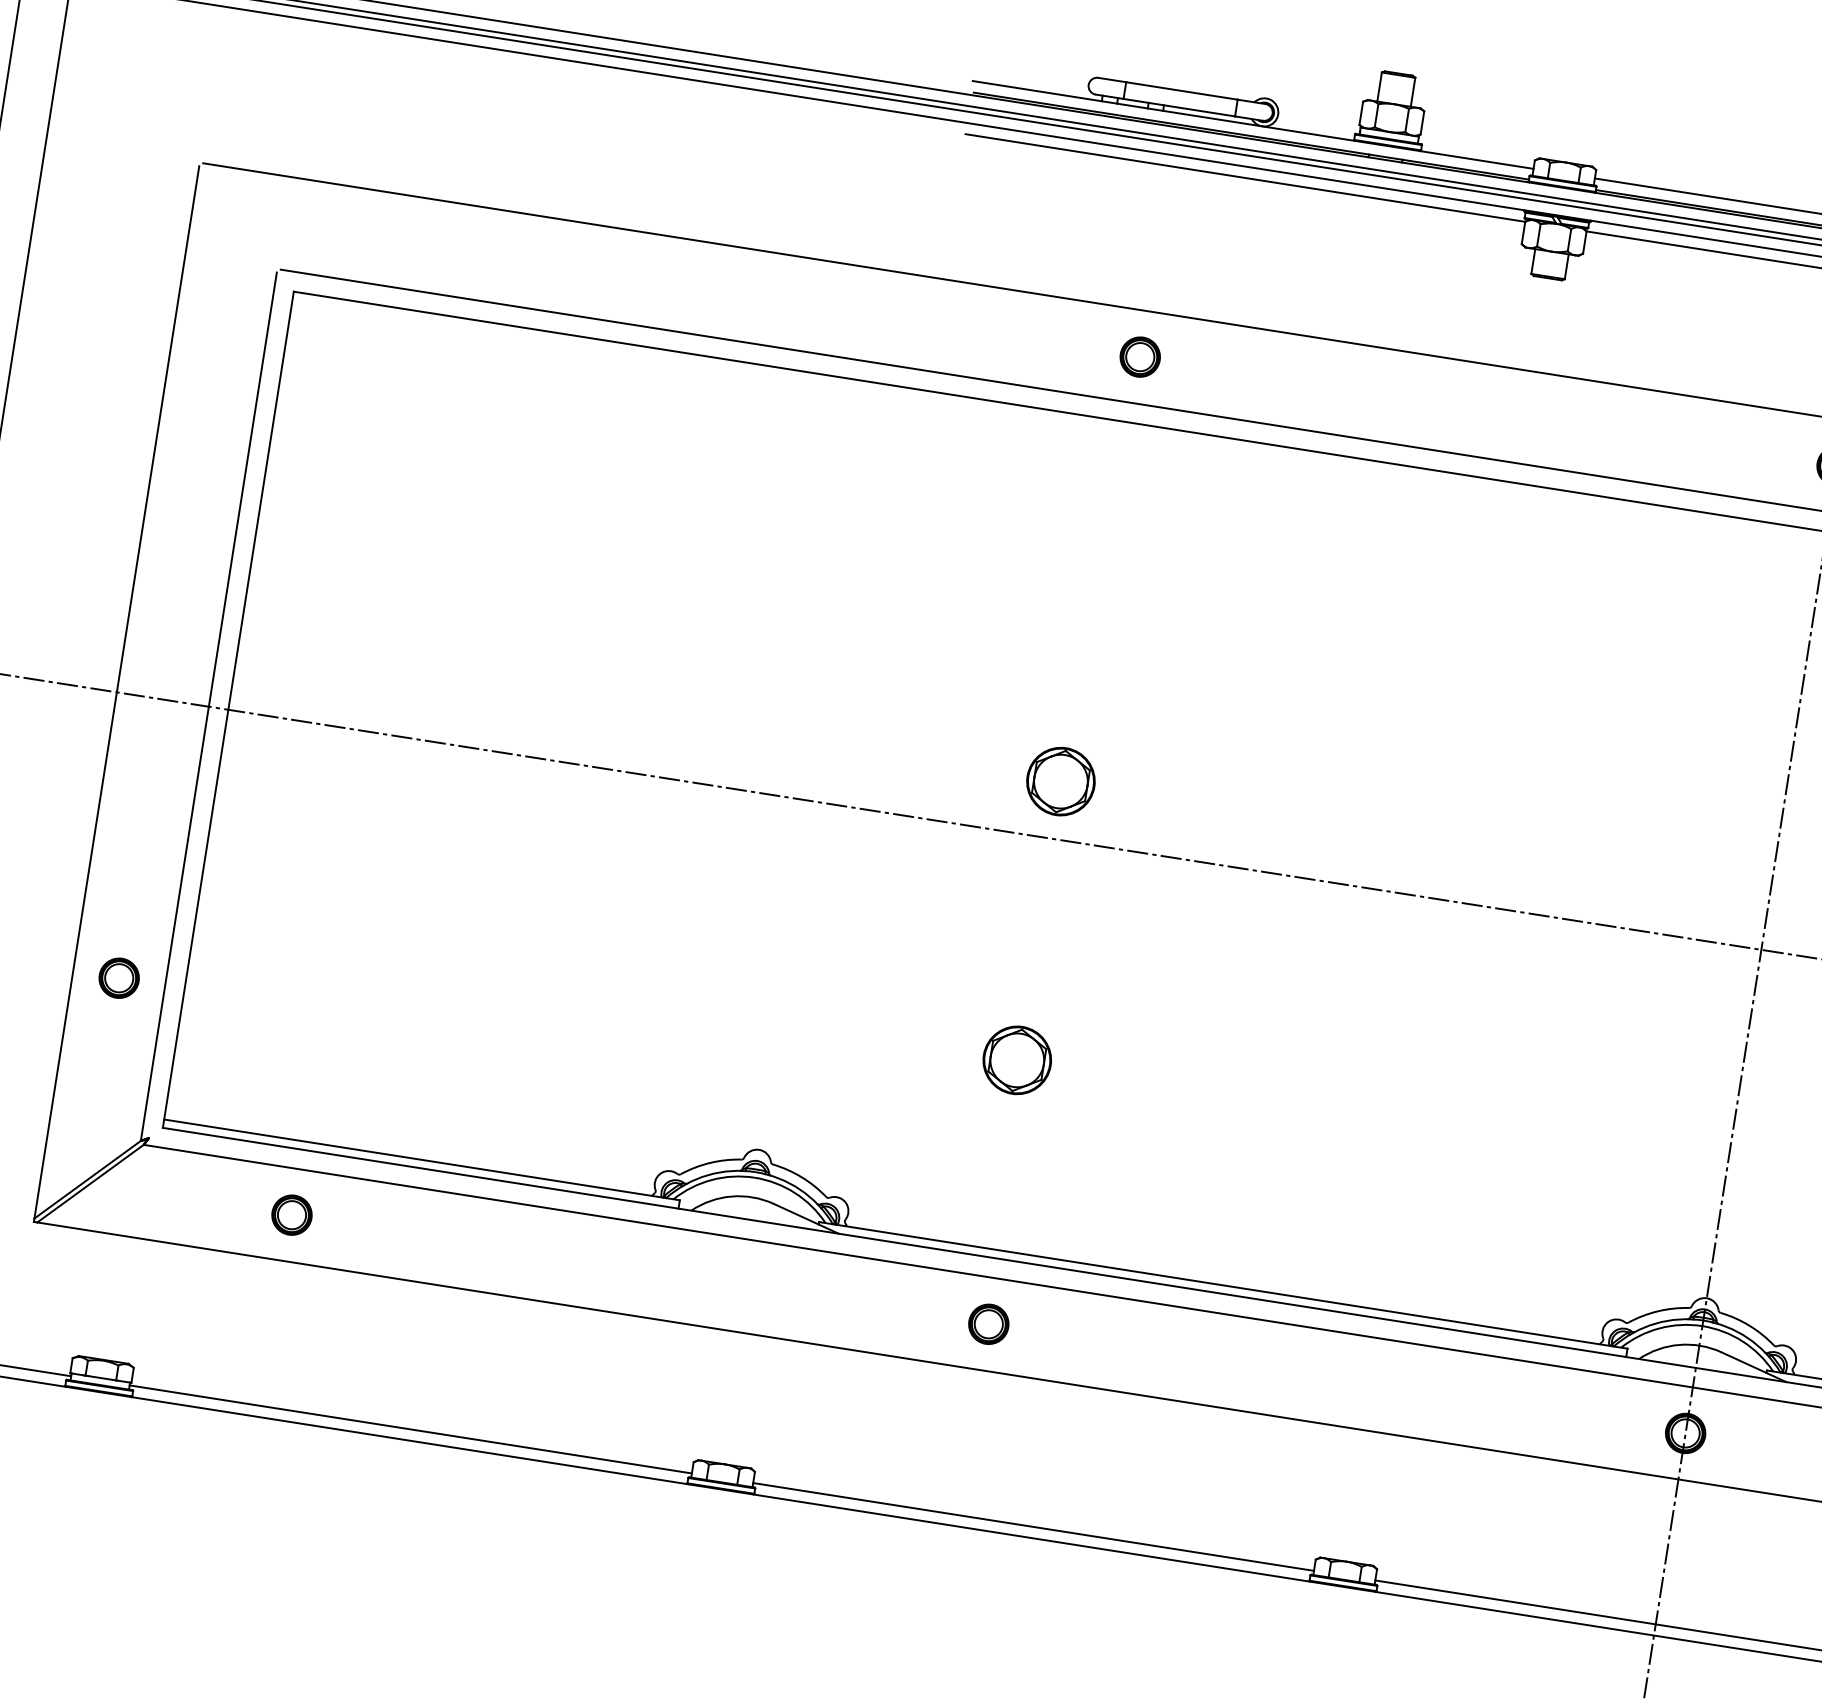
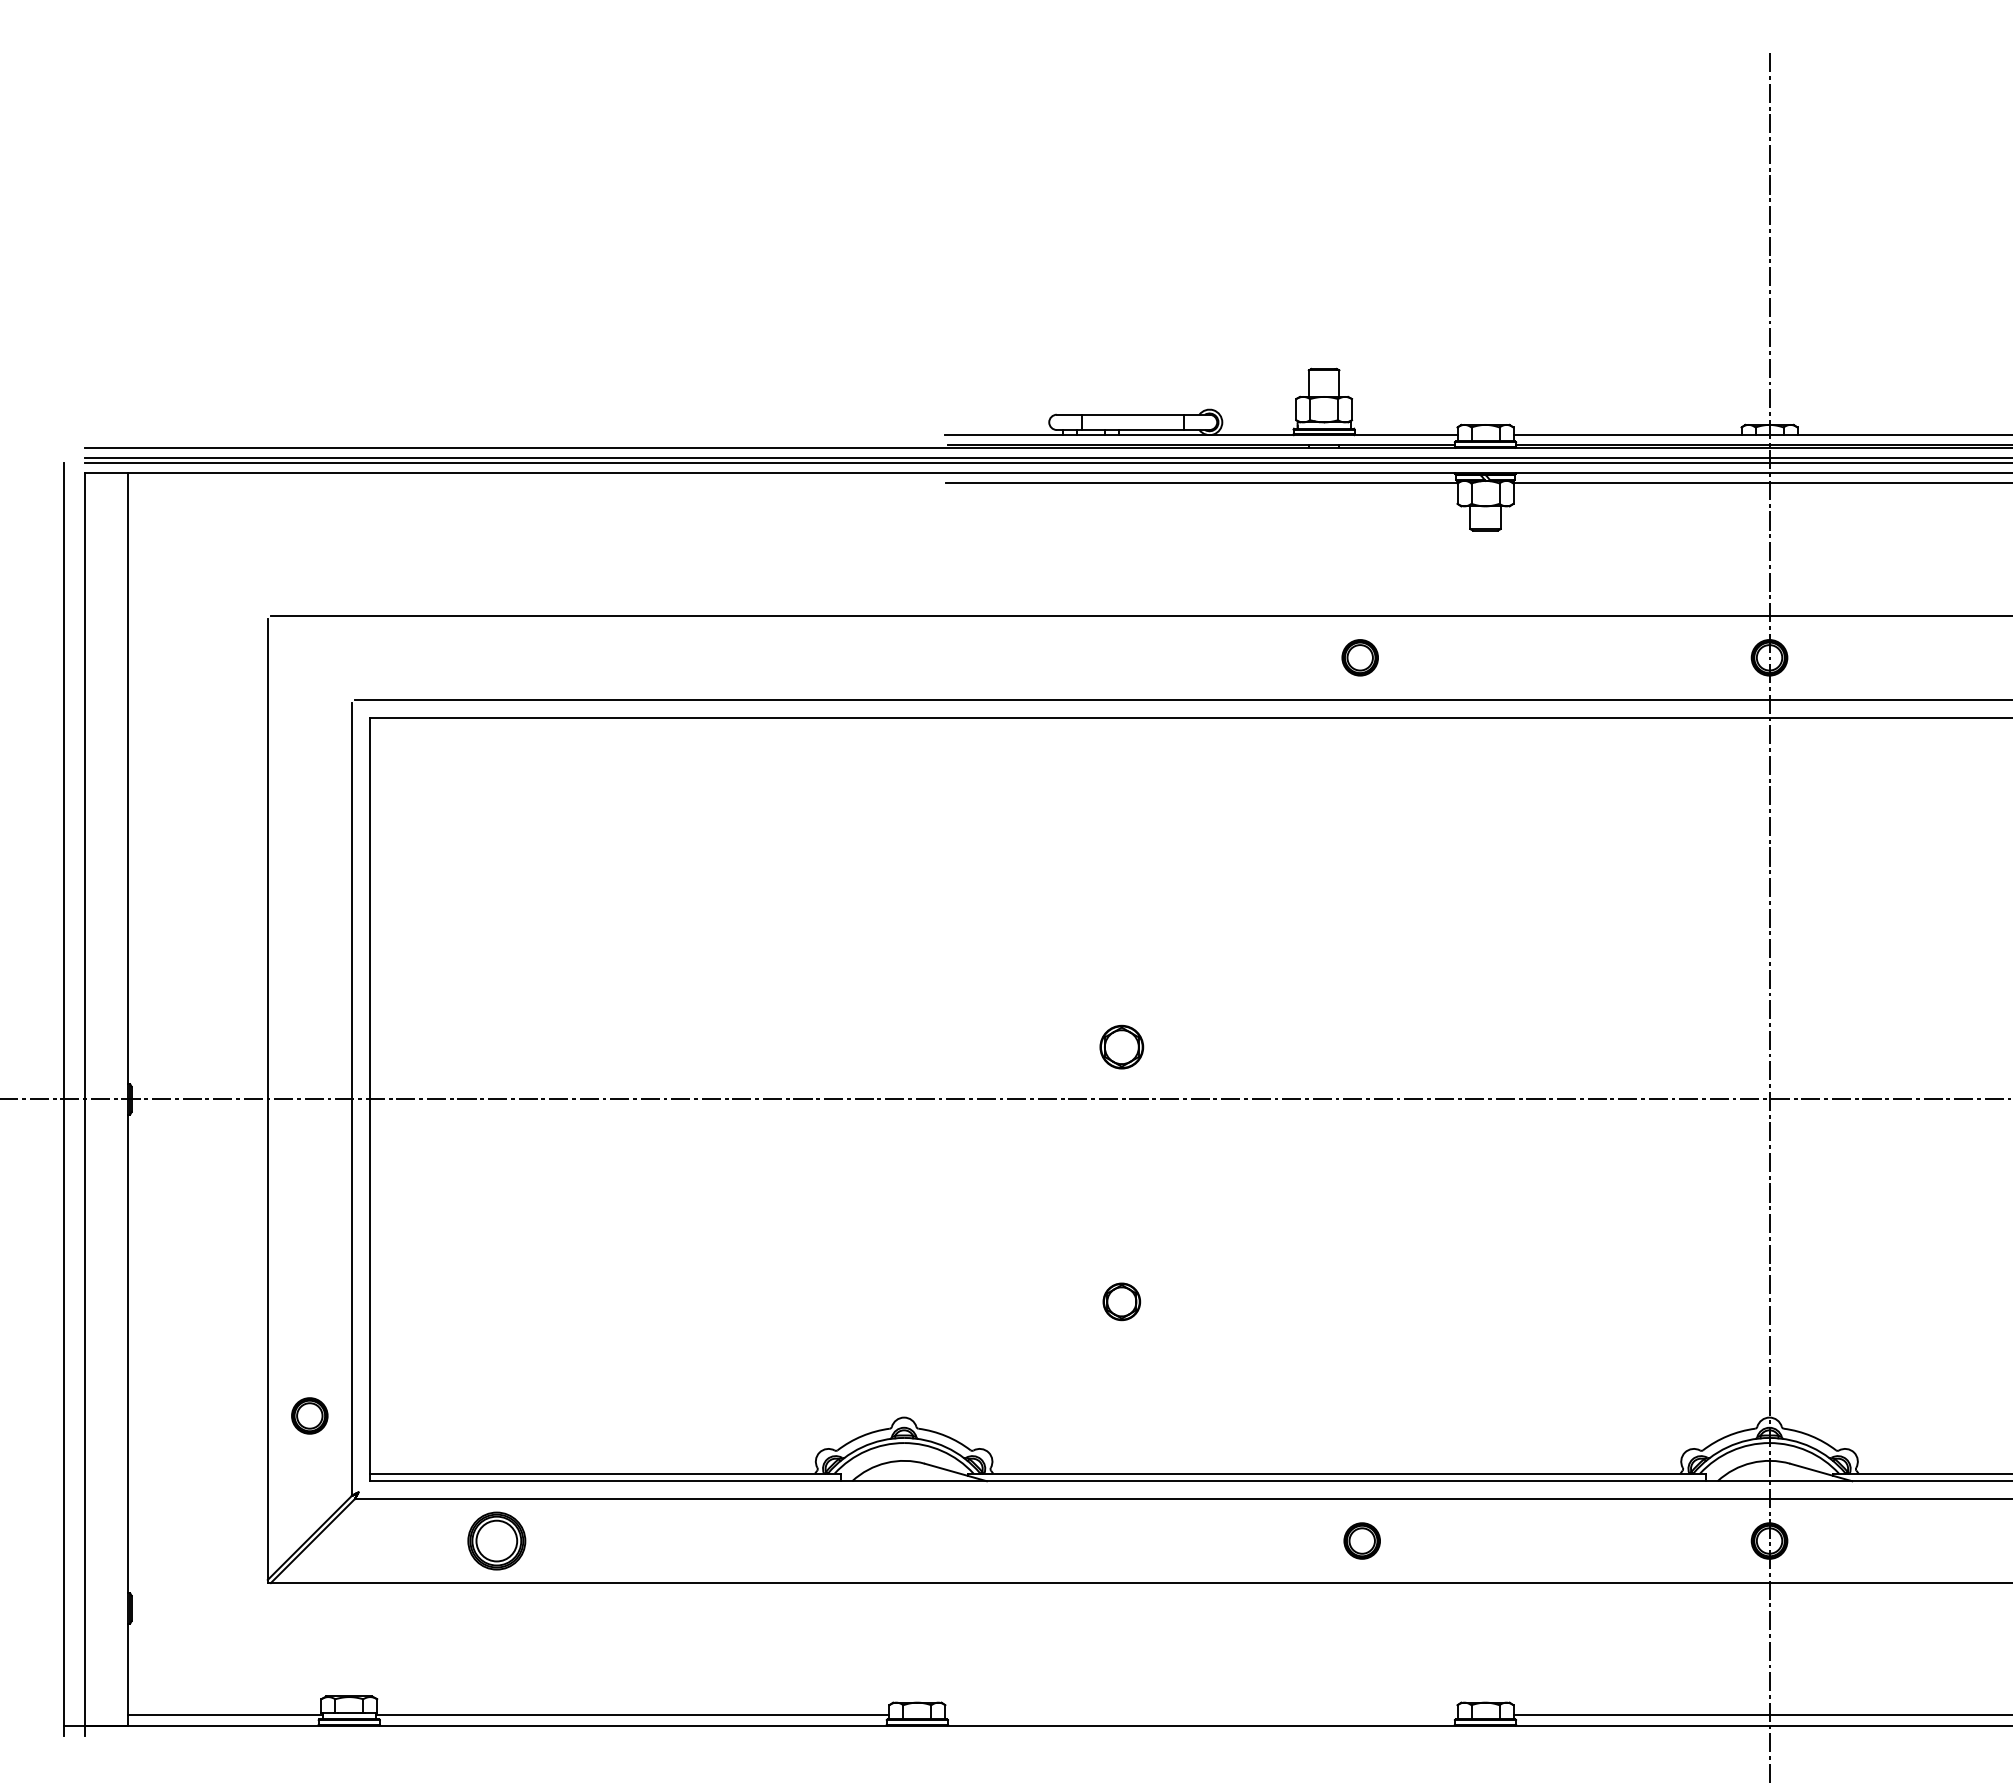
part: (1139, 356) -> (1359, 657), moved
part: (1060, 780) -> (1121, 1046), size x0.7
part: (118, 977) -> (309, 1415), moved
part: (1017, 1059) -> (1121, 1301), size x0.6
part: (291, 1214) -> (496, 1540), size x1.6
part: (988, 1323) -> (1361, 1540), moved
line: (1033, 1527) -> (1201, 1715), removed

